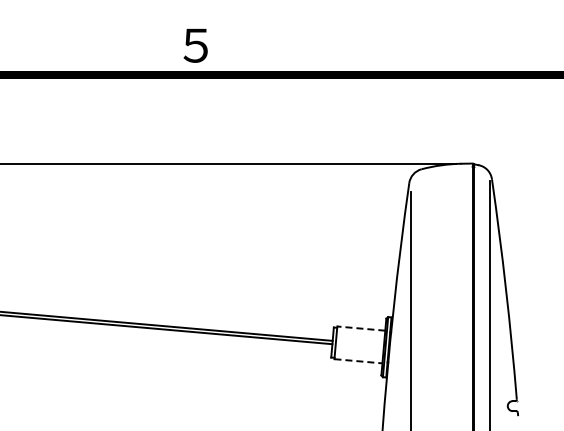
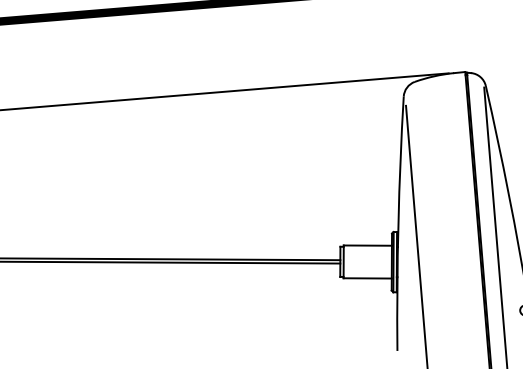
line: (360, 328) -> (367, 245), dashed -> solid
line: (358, 361) -> (367, 278), dashed -> solid

